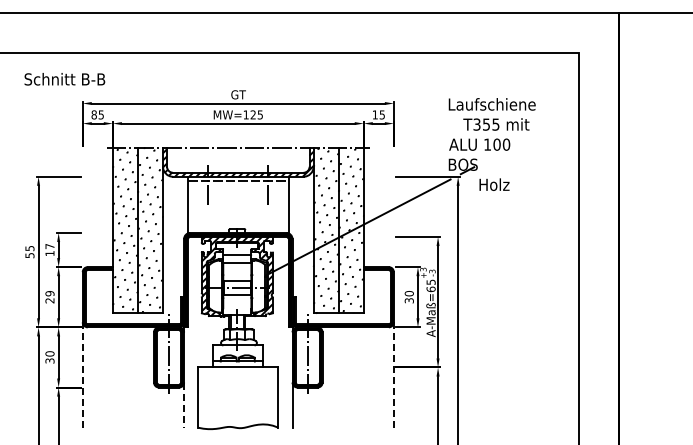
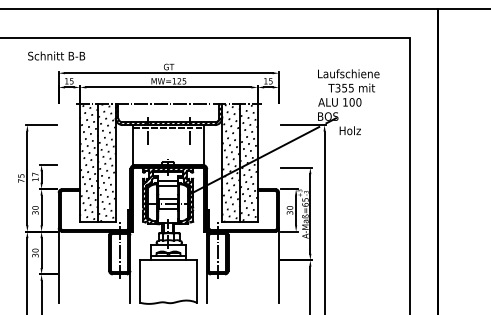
text: (64, 79) -> (56, 56), moved
text: (93, 114) -> (66, 80), 85 -> 15
text: (29, 255) -> (20, 180), 55 -> 75
text: (50, 297) -> (35, 210), 29 -> 30
line: (82, 375) -> (58, 265), dashed -> solid
line: (393, 375) -> (278, 265), dashed -> solid
line: (184, 405) -> (130, 287), dashed -> solid

